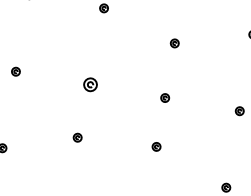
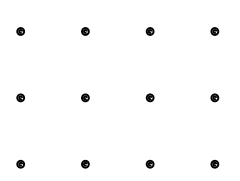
part: (174, 43) -> (149, 31), moved
part: (90, 84) -> (85, 97), size x0.62
part: (77, 136) -> (85, 163), moved
part: (155, 145) -> (149, 163), moved

